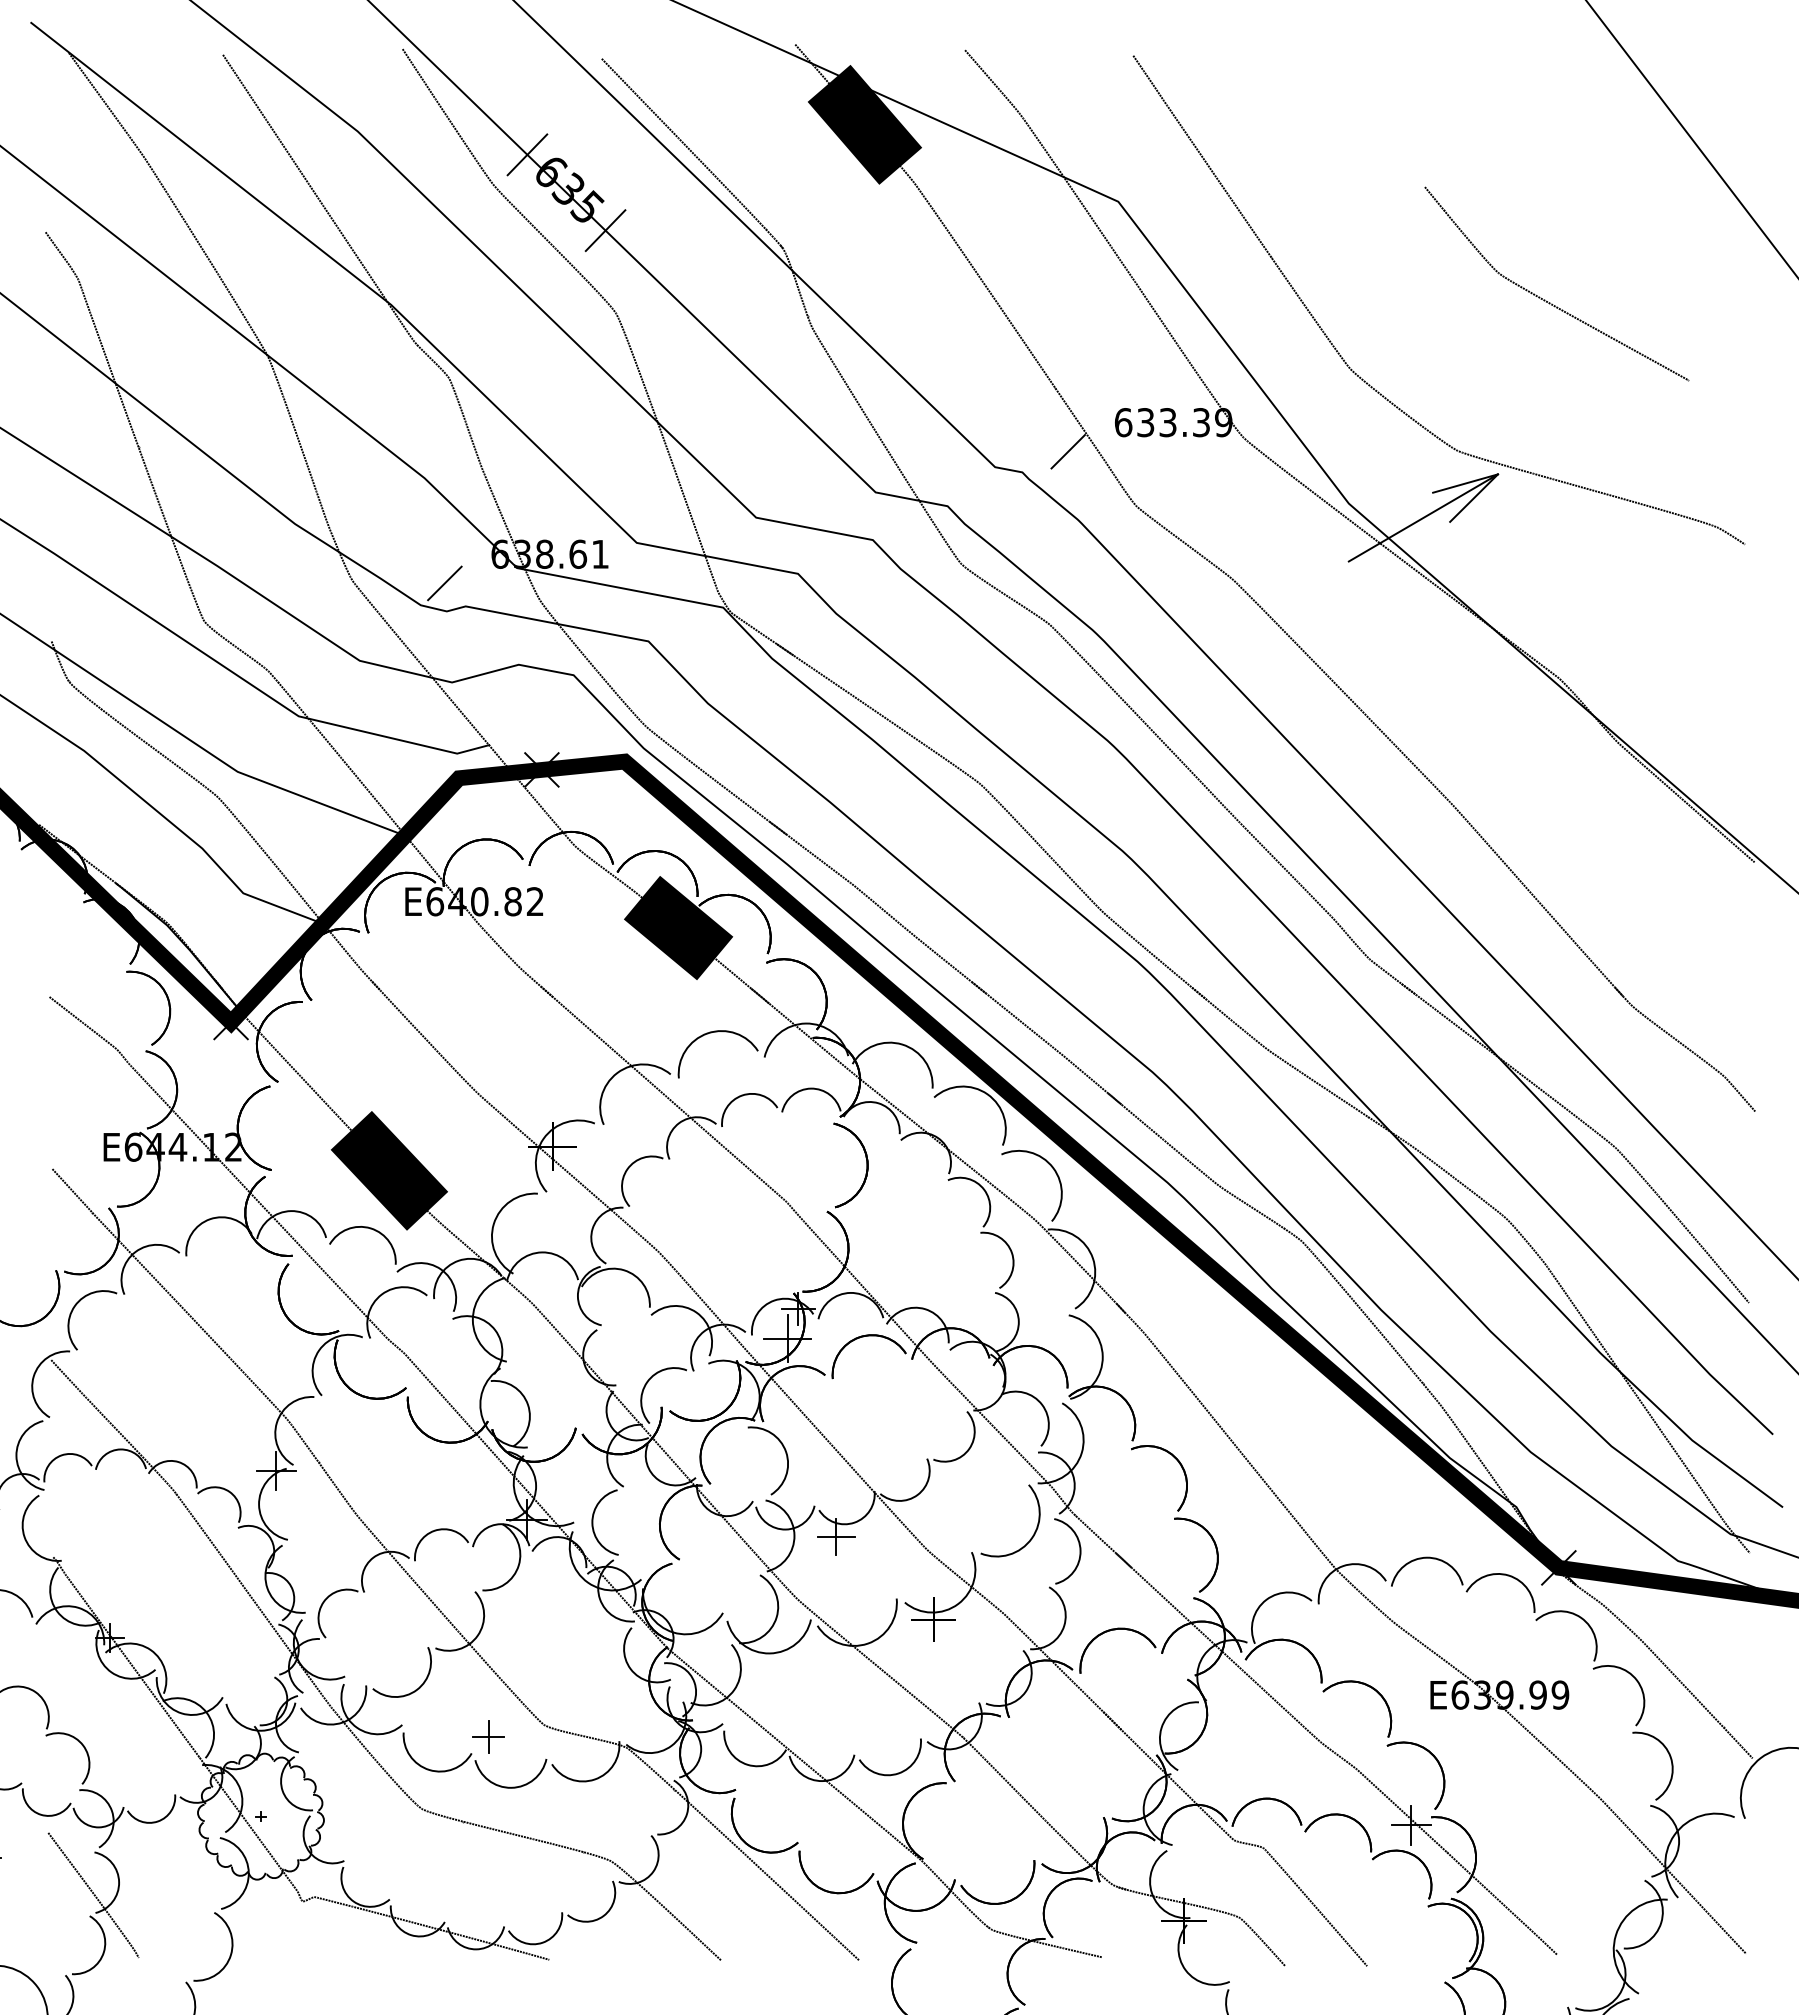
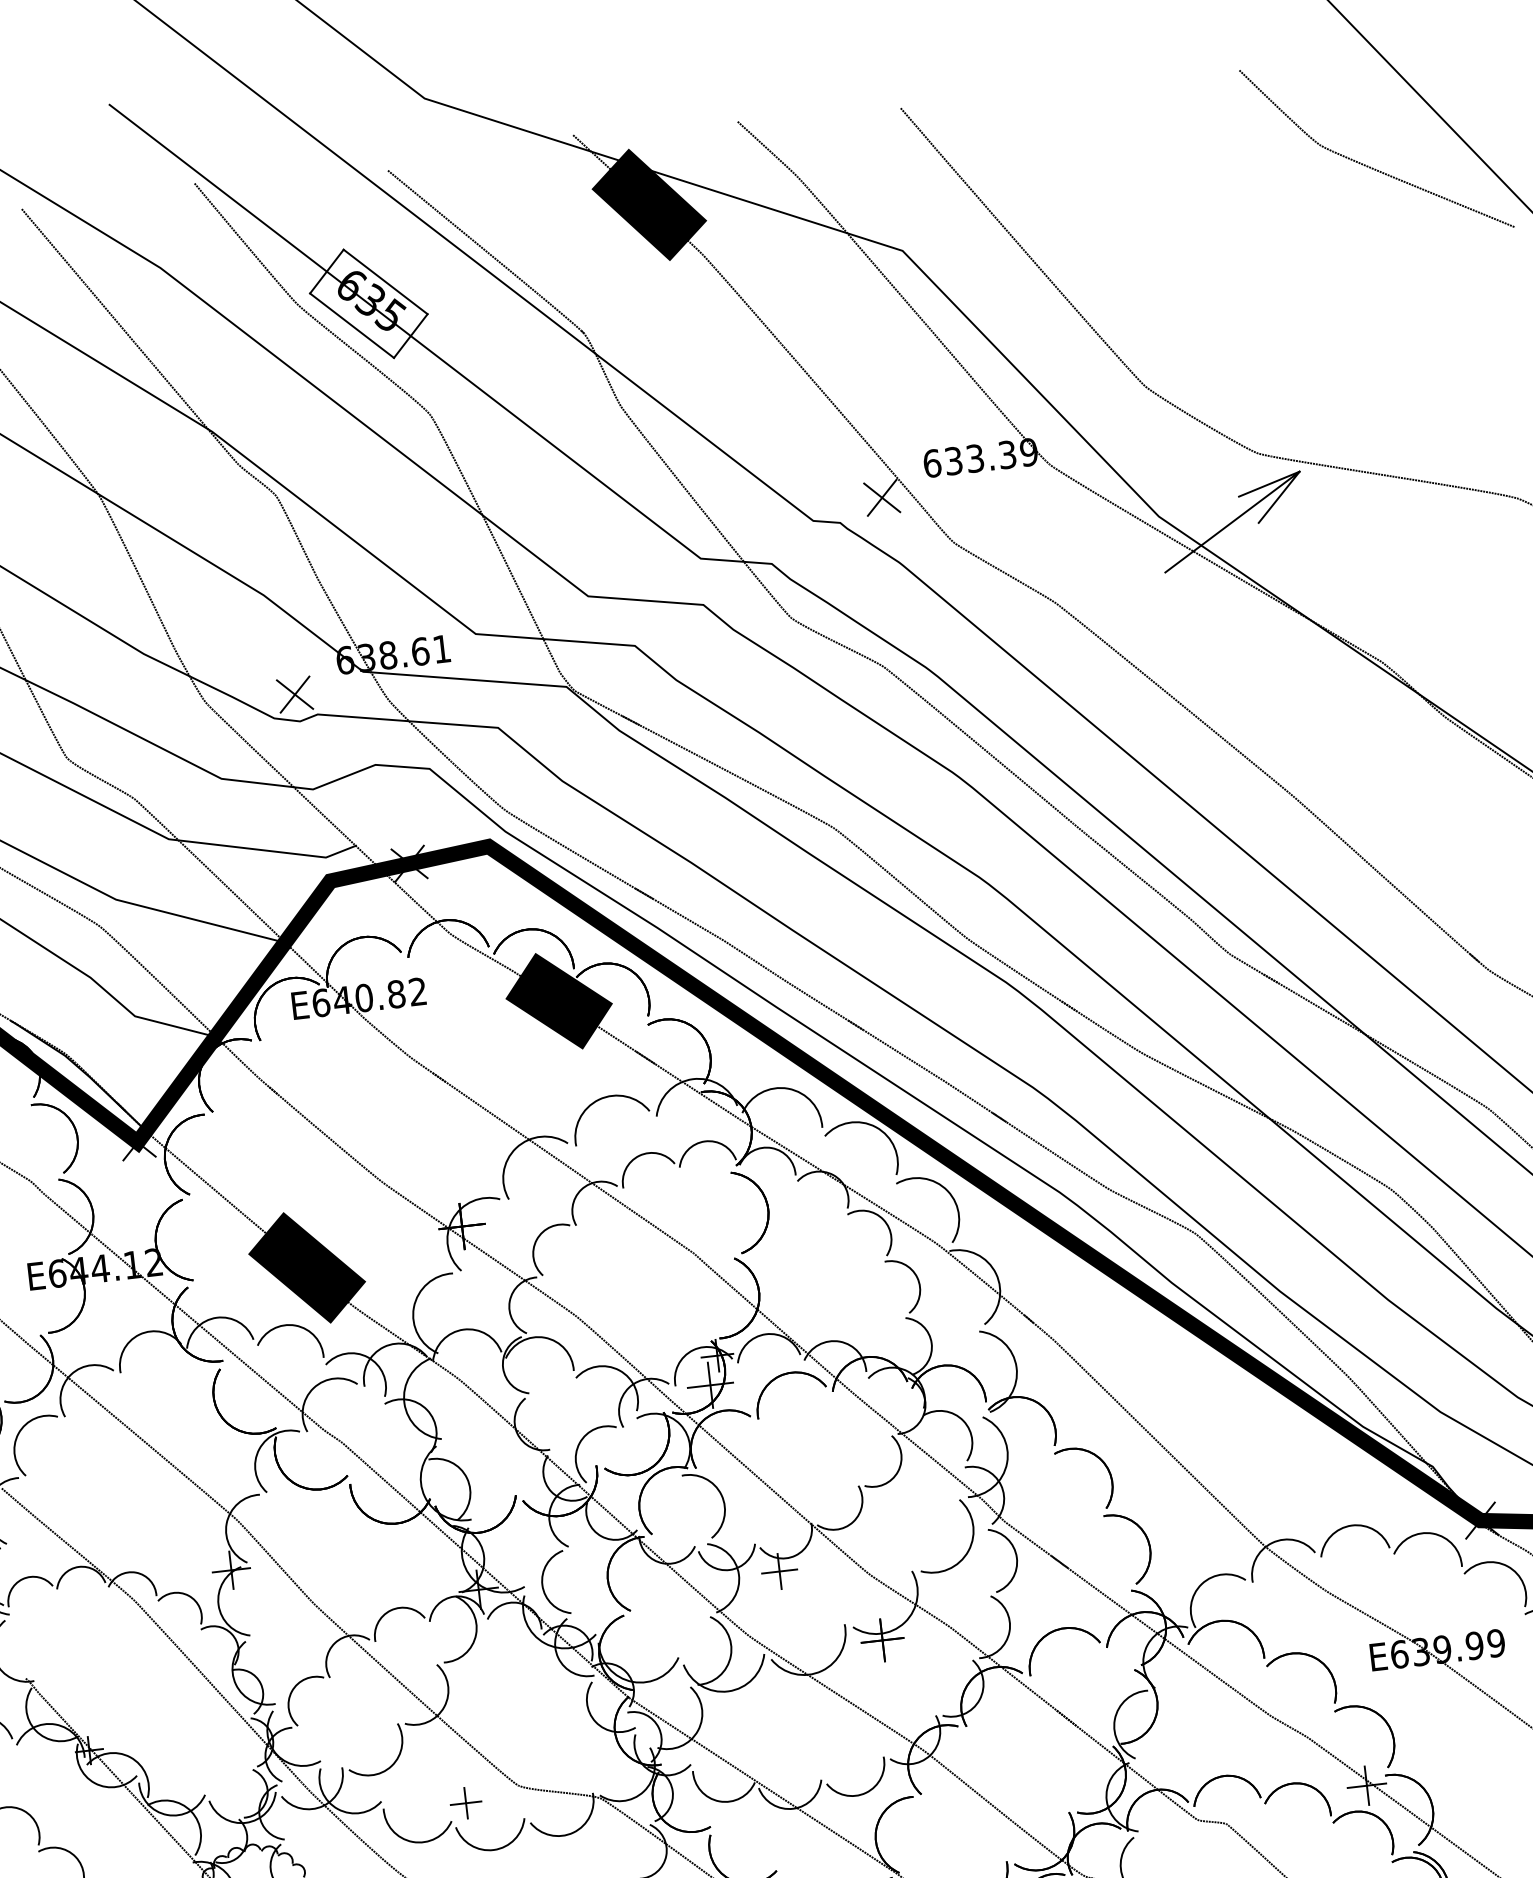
line: (586, 172) -> (385, 282), added
line: (546, 213) -> (351, 326), added
curve: (1545, 299) -> (1368, 165), moved
line: (1067, 451) -> (881, 497), added
line: (444, 583) -> (294, 694), added

